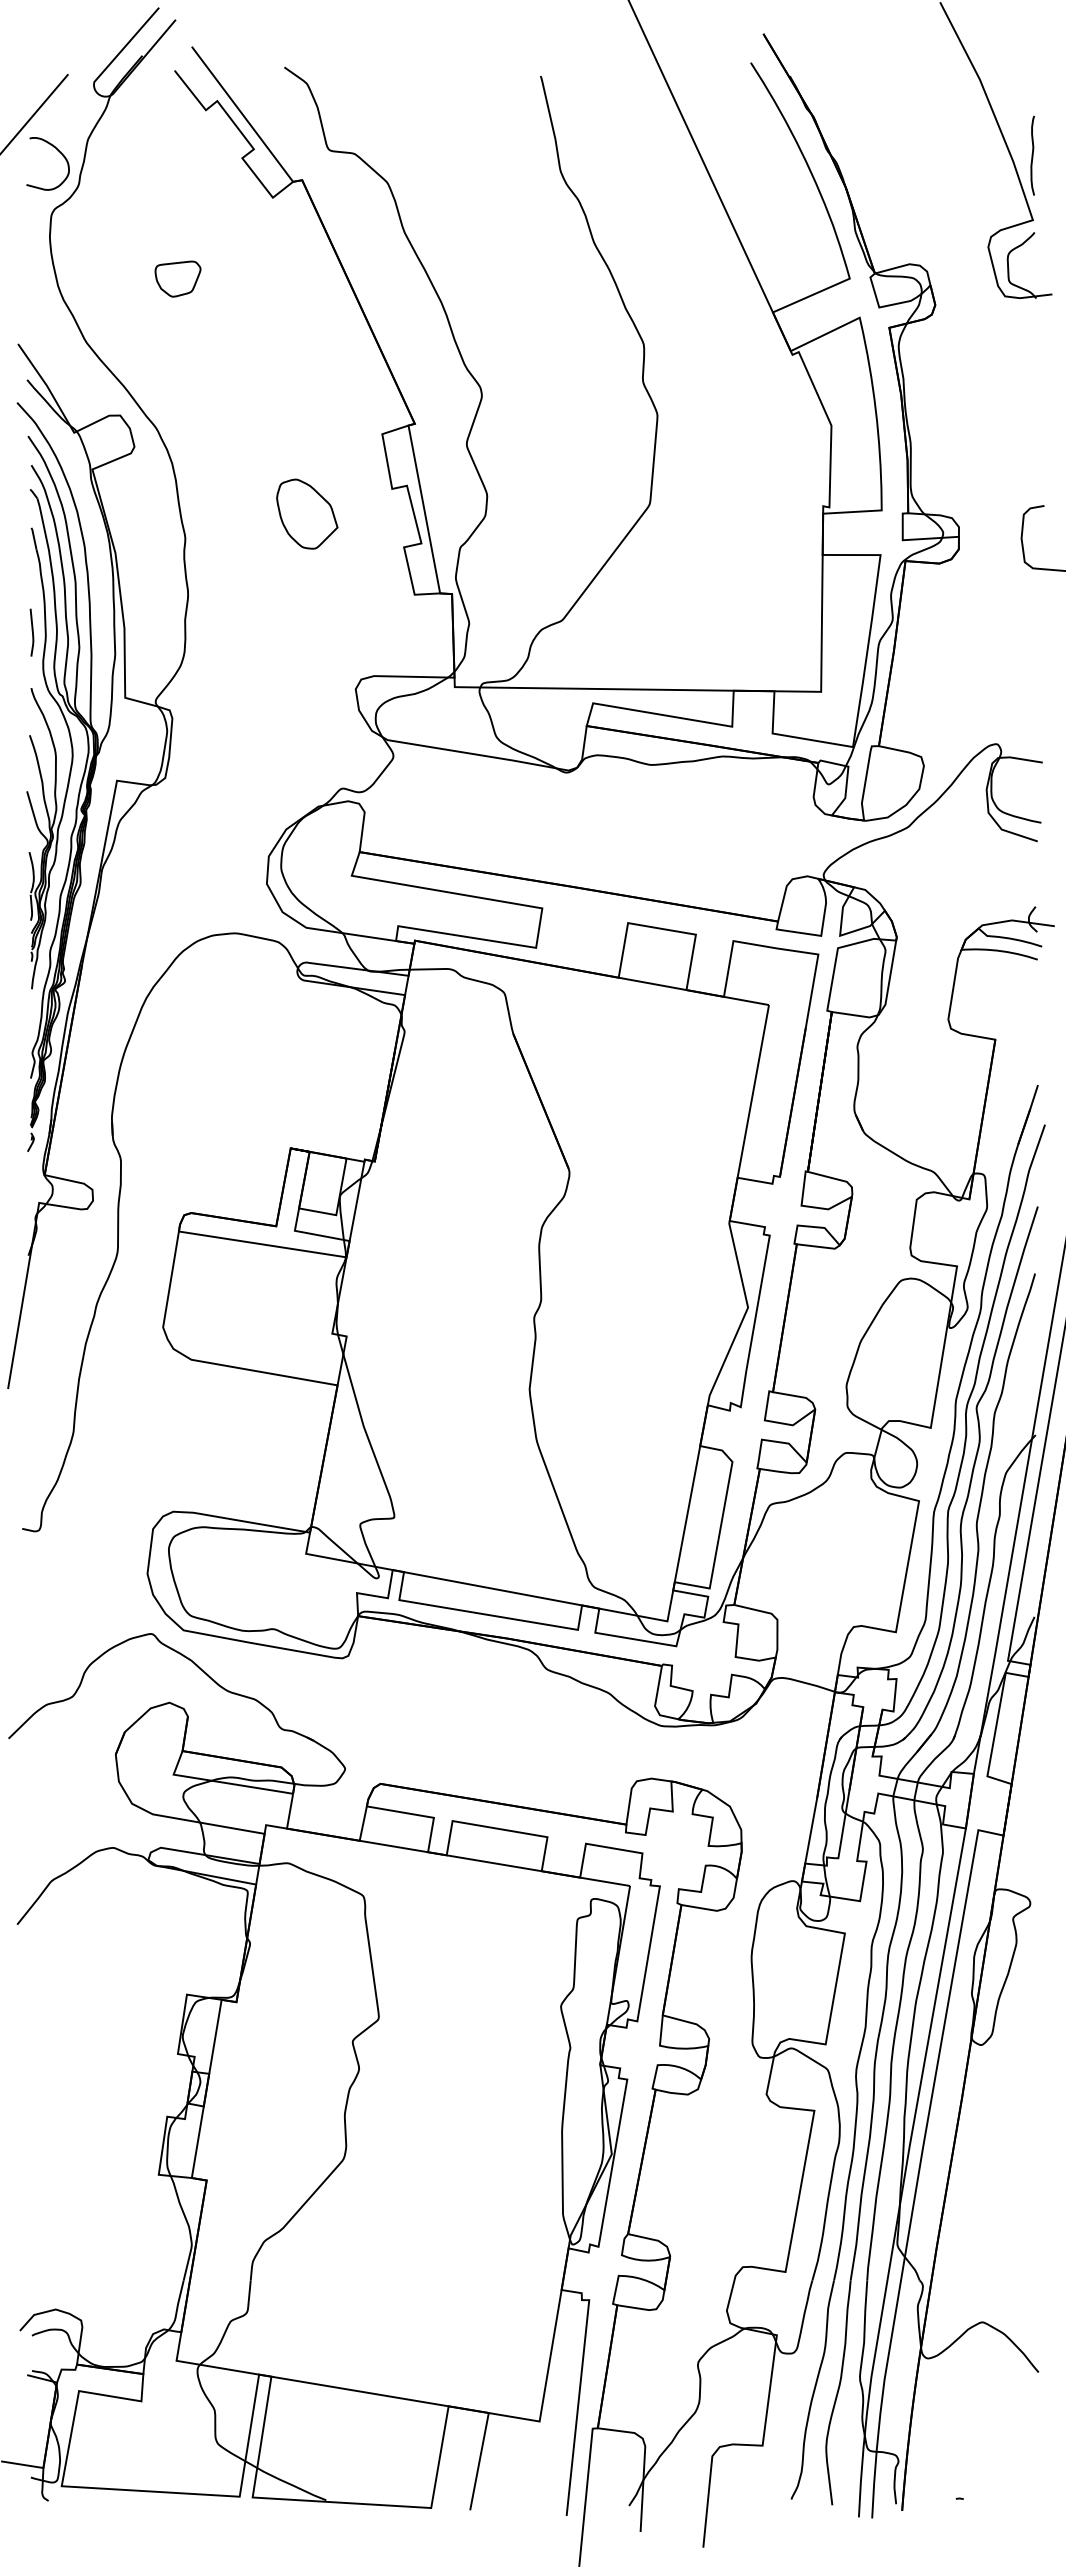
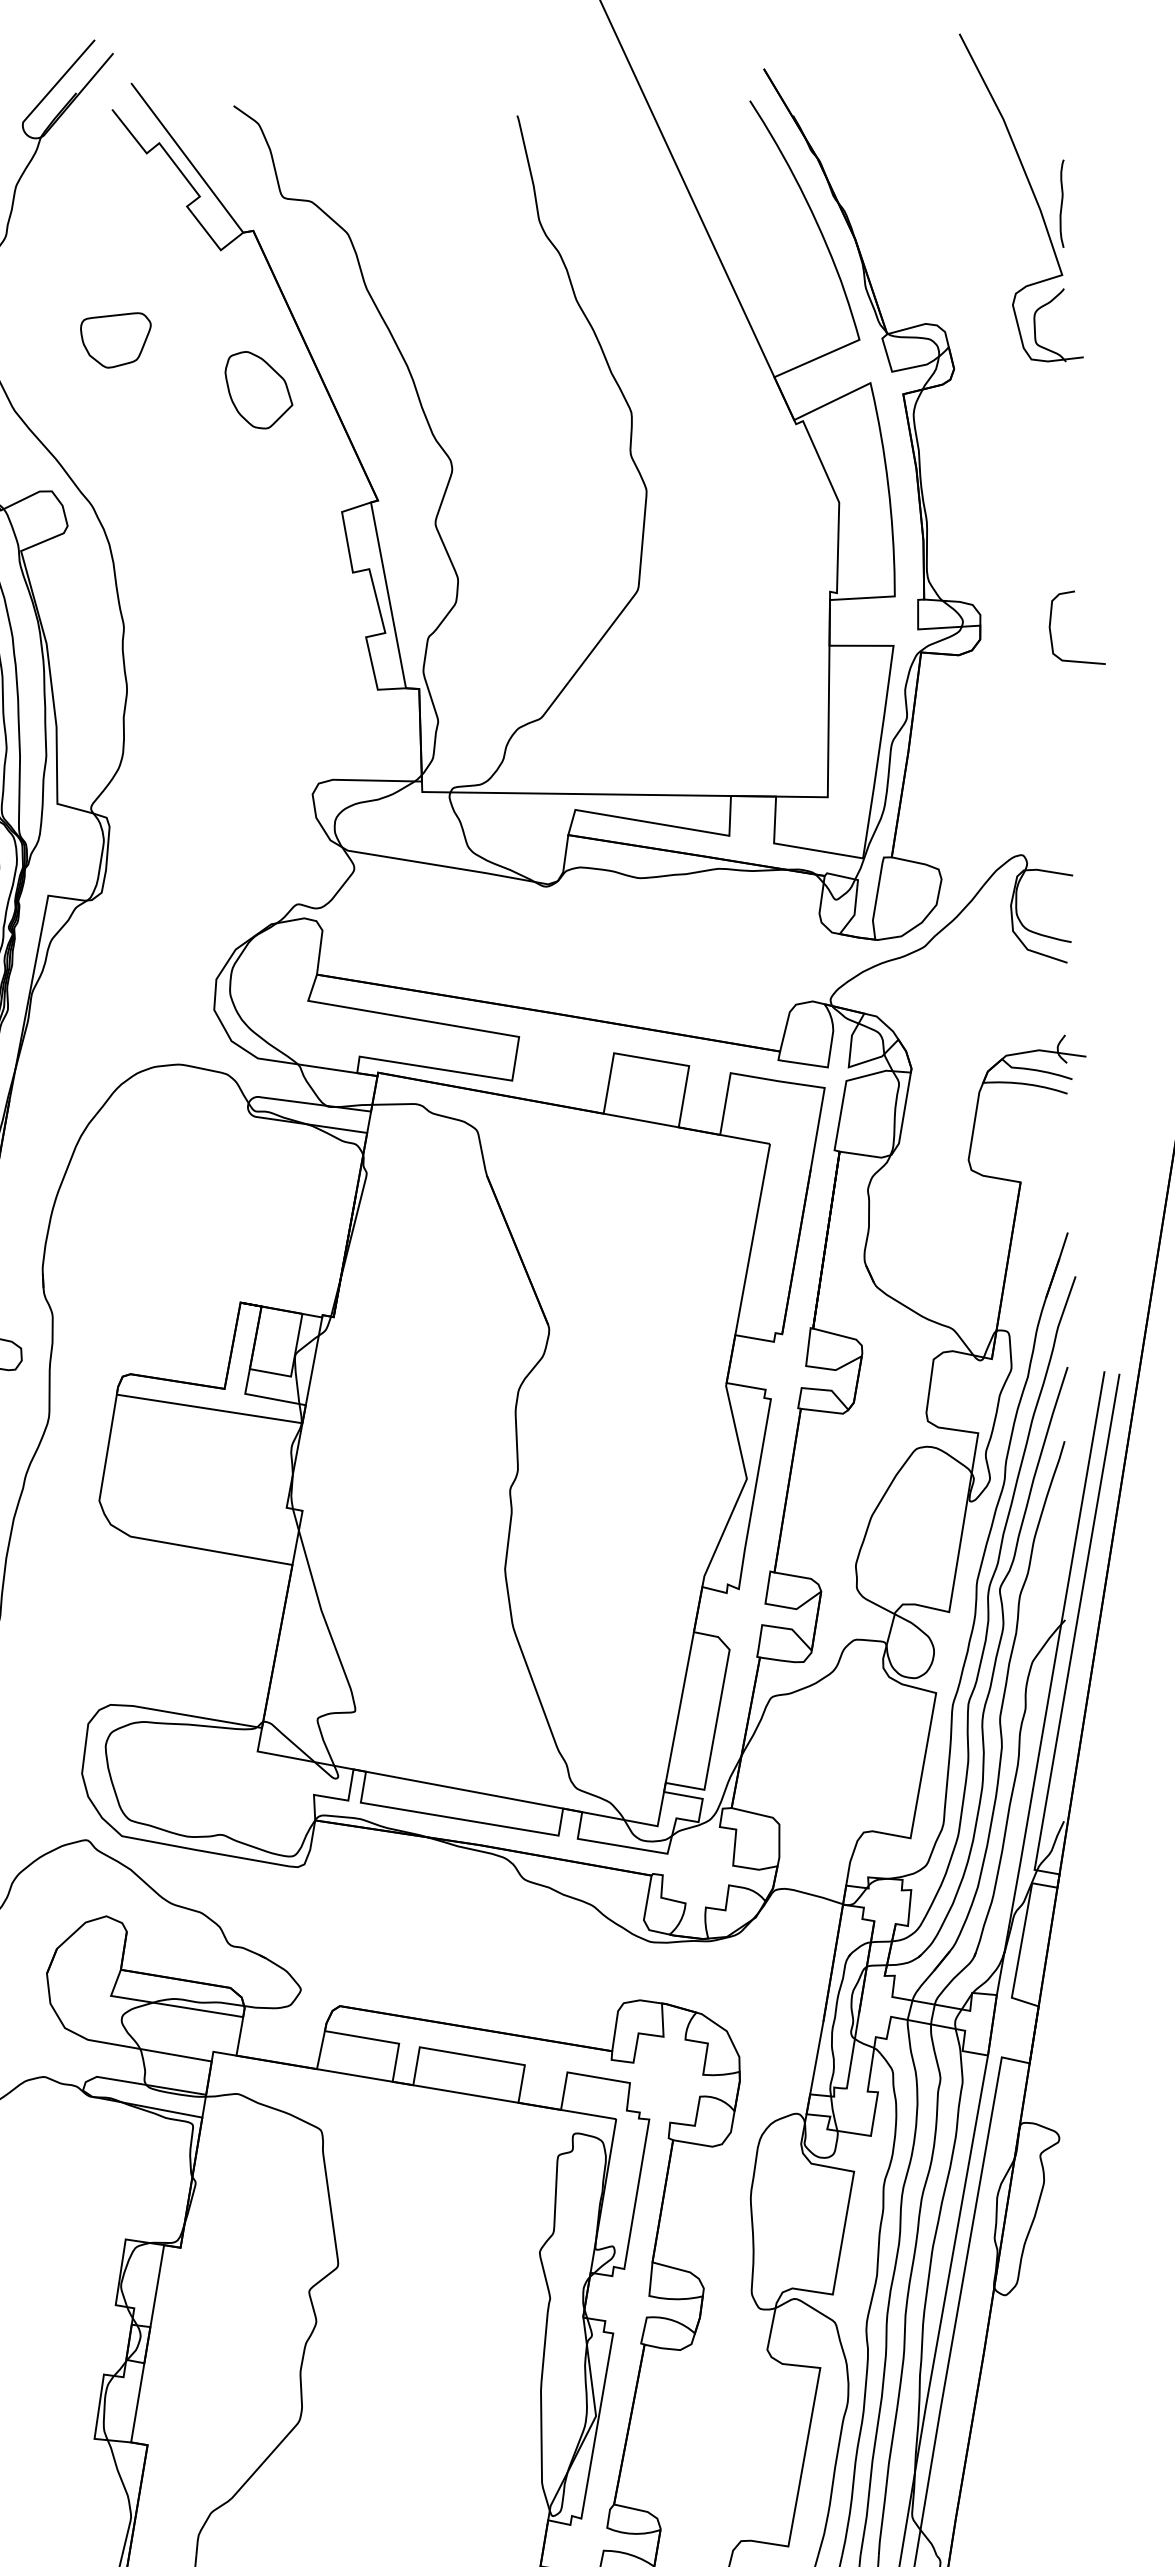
part: (177, 278) -> (115, 339), size x1.4
part: (307, 513) -> (259, 389), moved

